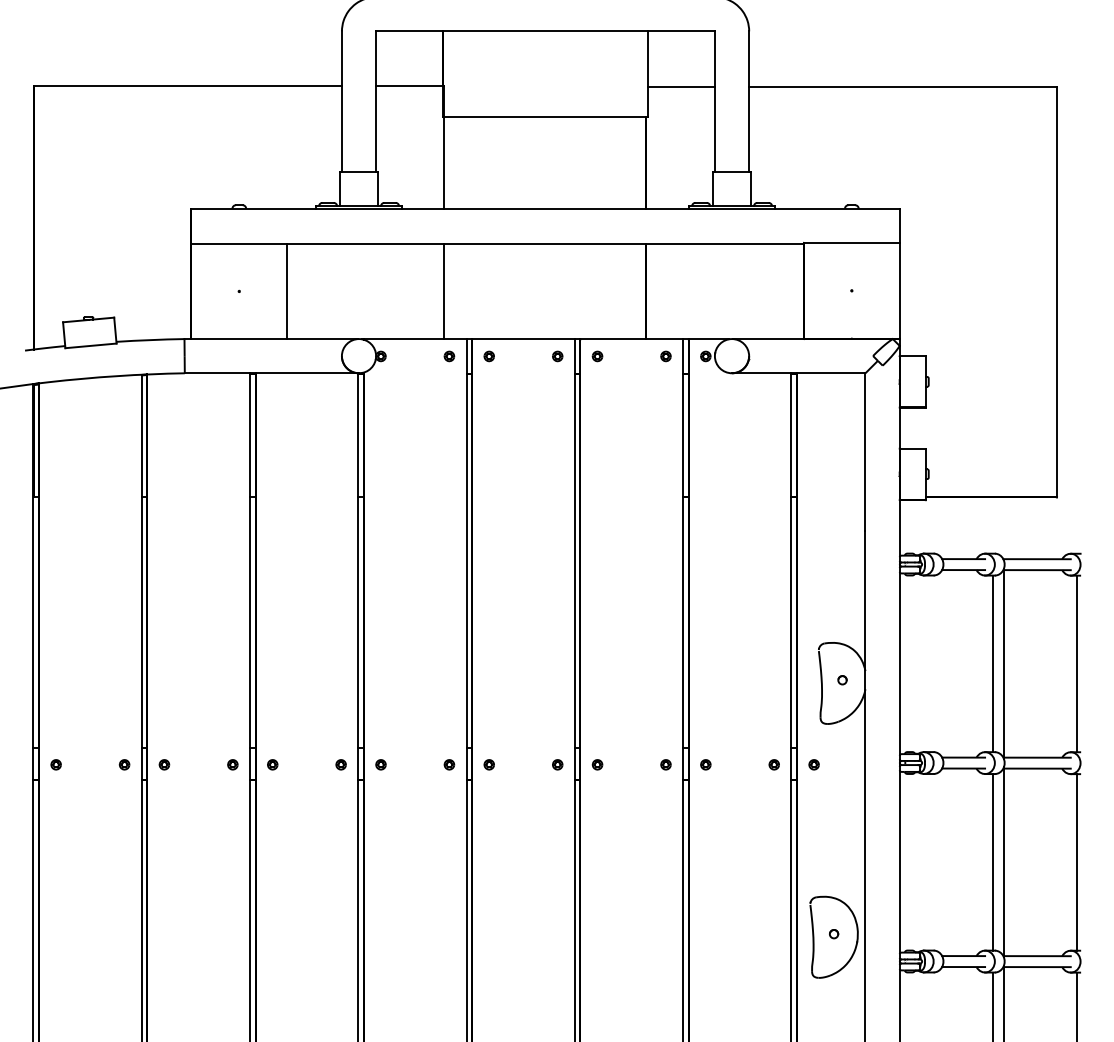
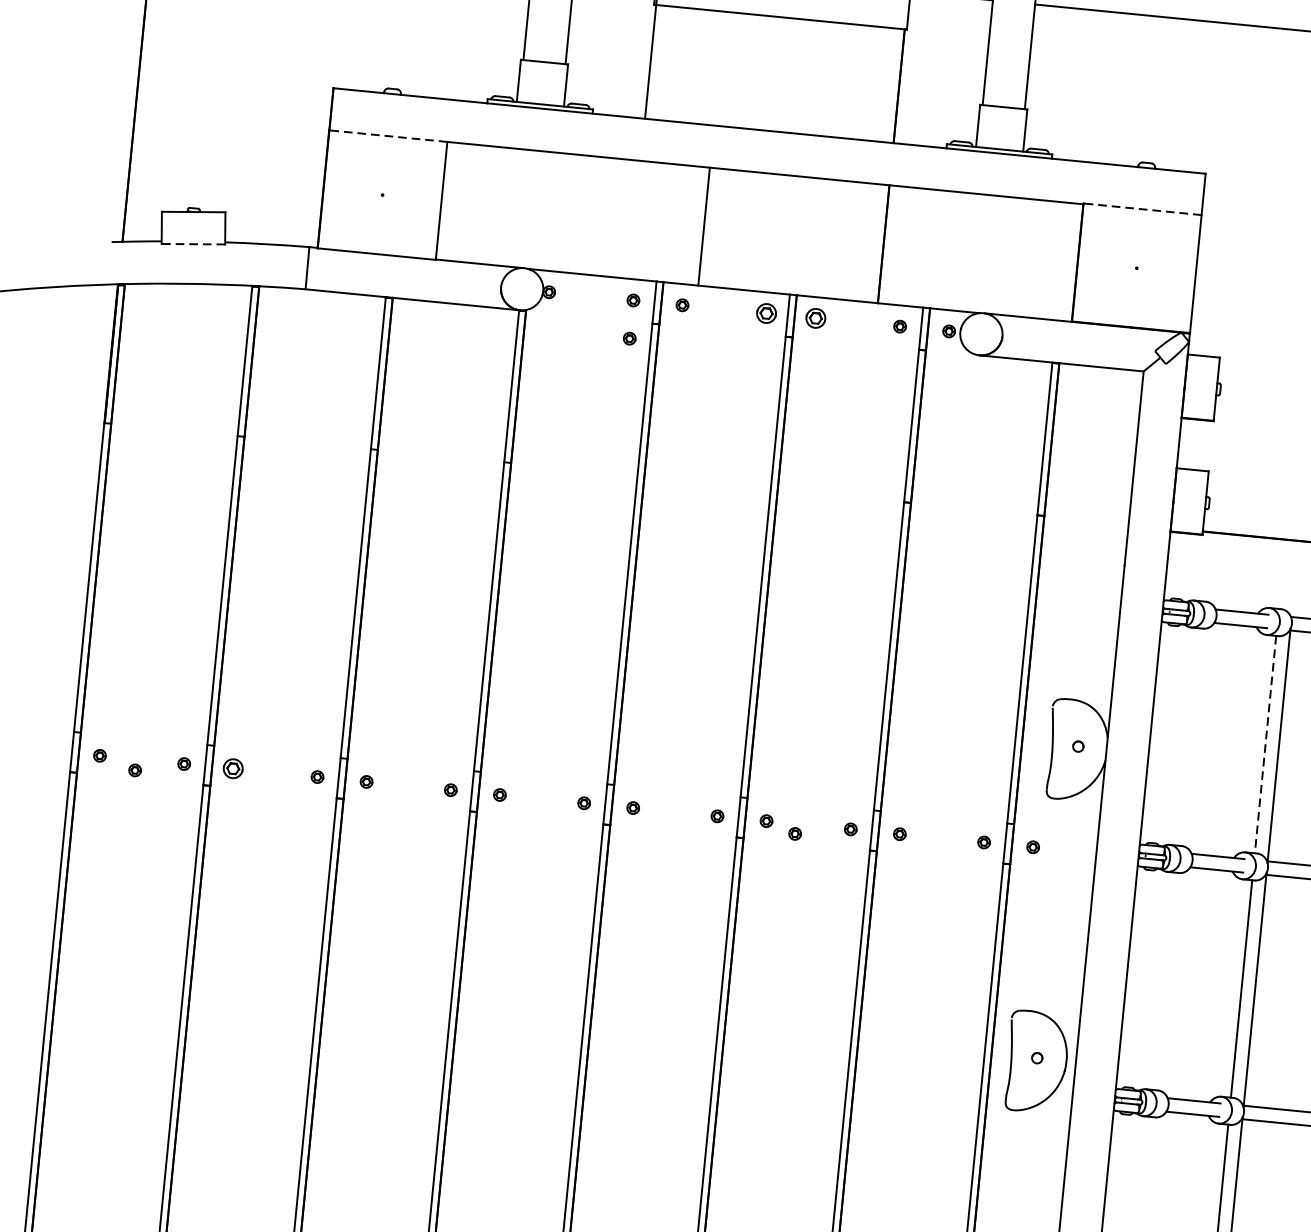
line: (851, 242) -> (1142, 208), solid -> dashed
line: (239, 243) -> (388, 136), solid -> dashed
line: (444, 291) -> (704, 226), moved
line: (91, 345) -> (194, 243), solid -> dashed
part: (557, 356) -> (766, 313), size x1.6
part: (597, 356) -> (815, 318), size x1.6
part: (449, 387) -> (629, 338), added
line: (992, 664) -> (1264, 745), solid -> dashed
part: (164, 764) -> (233, 768), size x1.6
part: (621, 772) -> (795, 833), added
part: (85, 773) -> (135, 770), added

